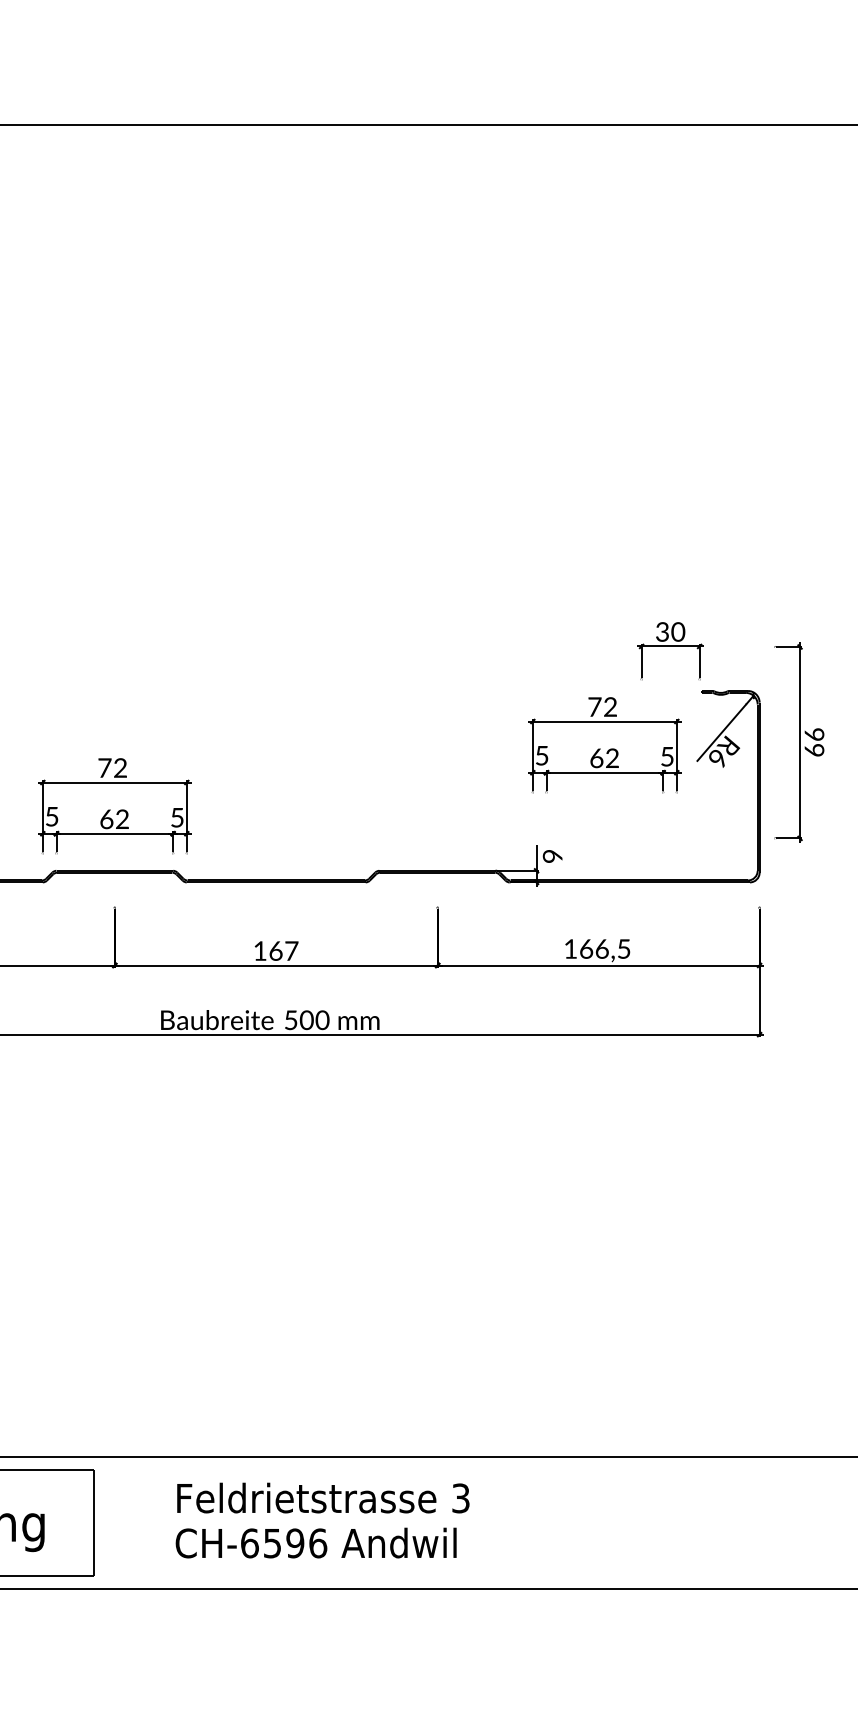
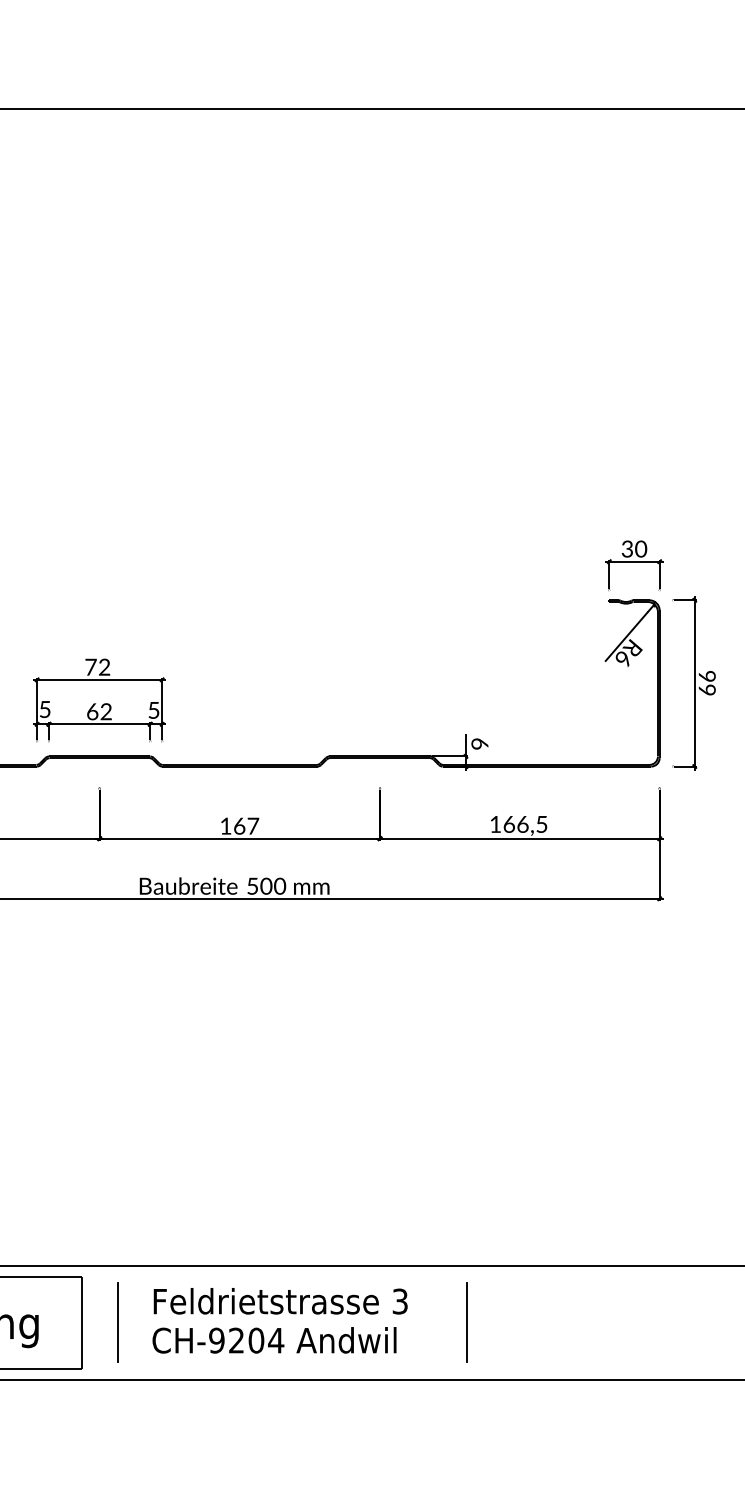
part: (670, 651) -> (634, 566), moved
part: (799, 742) -> (694, 683), moved
part: (604, 745) -> (524, 647), removed
line: (135, 1522) -> (117, 1322), added
line: (537, 1522) -> (466, 1322), added
text: (283, 1543) -> (246, 1340), CH-6596 -> CH-9204

